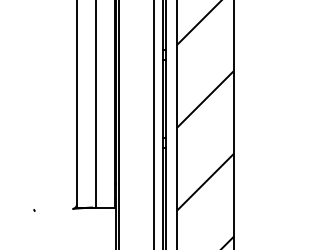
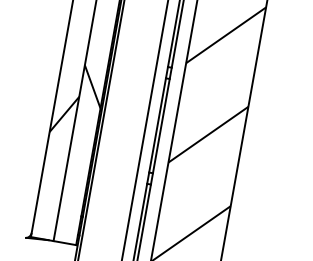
hatch: (104, 76) -> (91, 85), added
hatch: (86, 103) -> (64, 114), added

